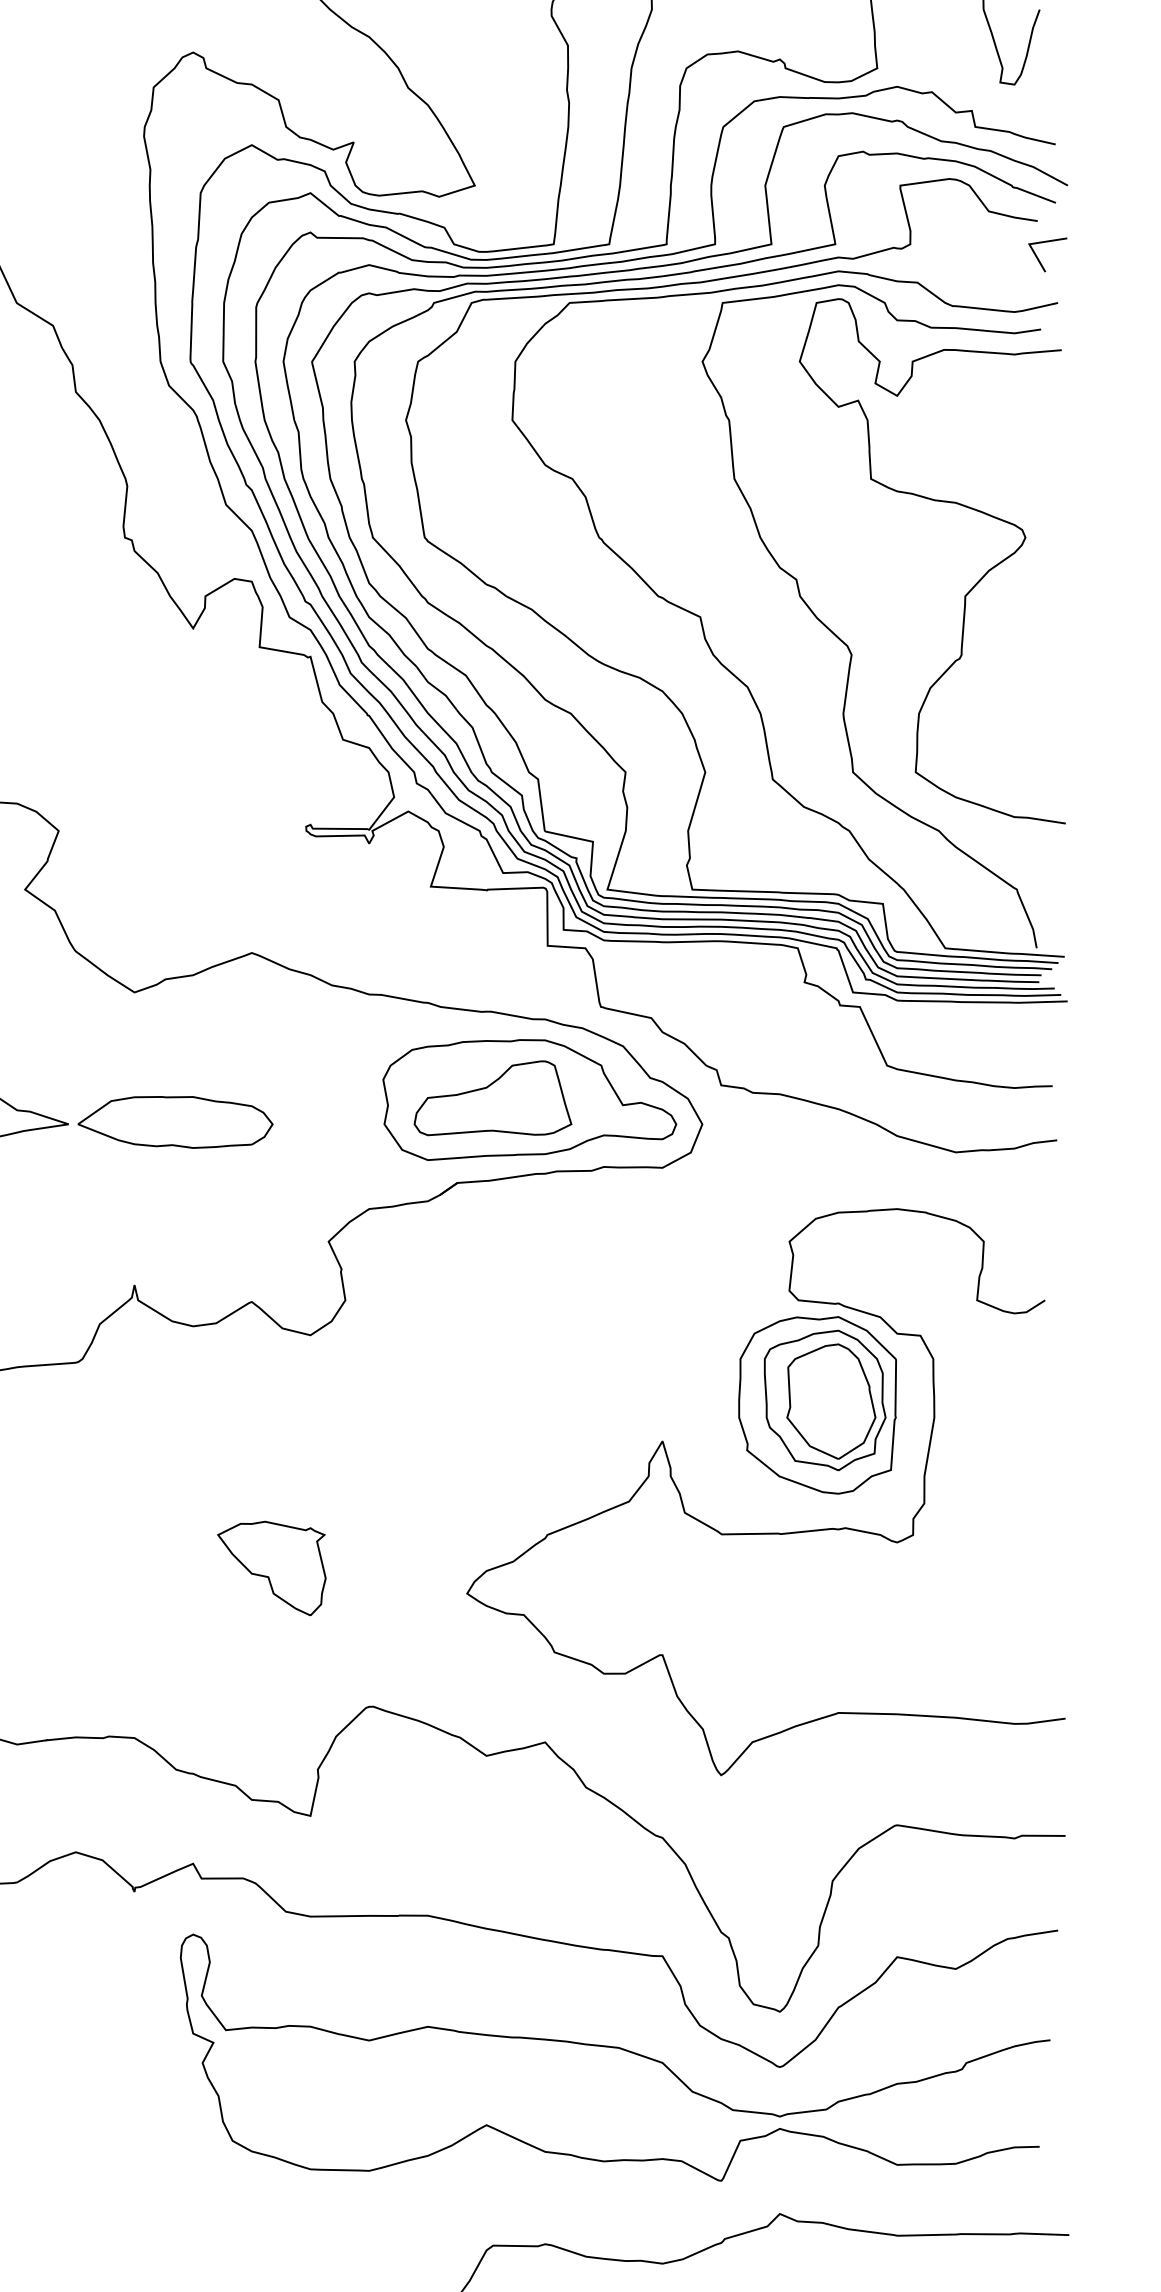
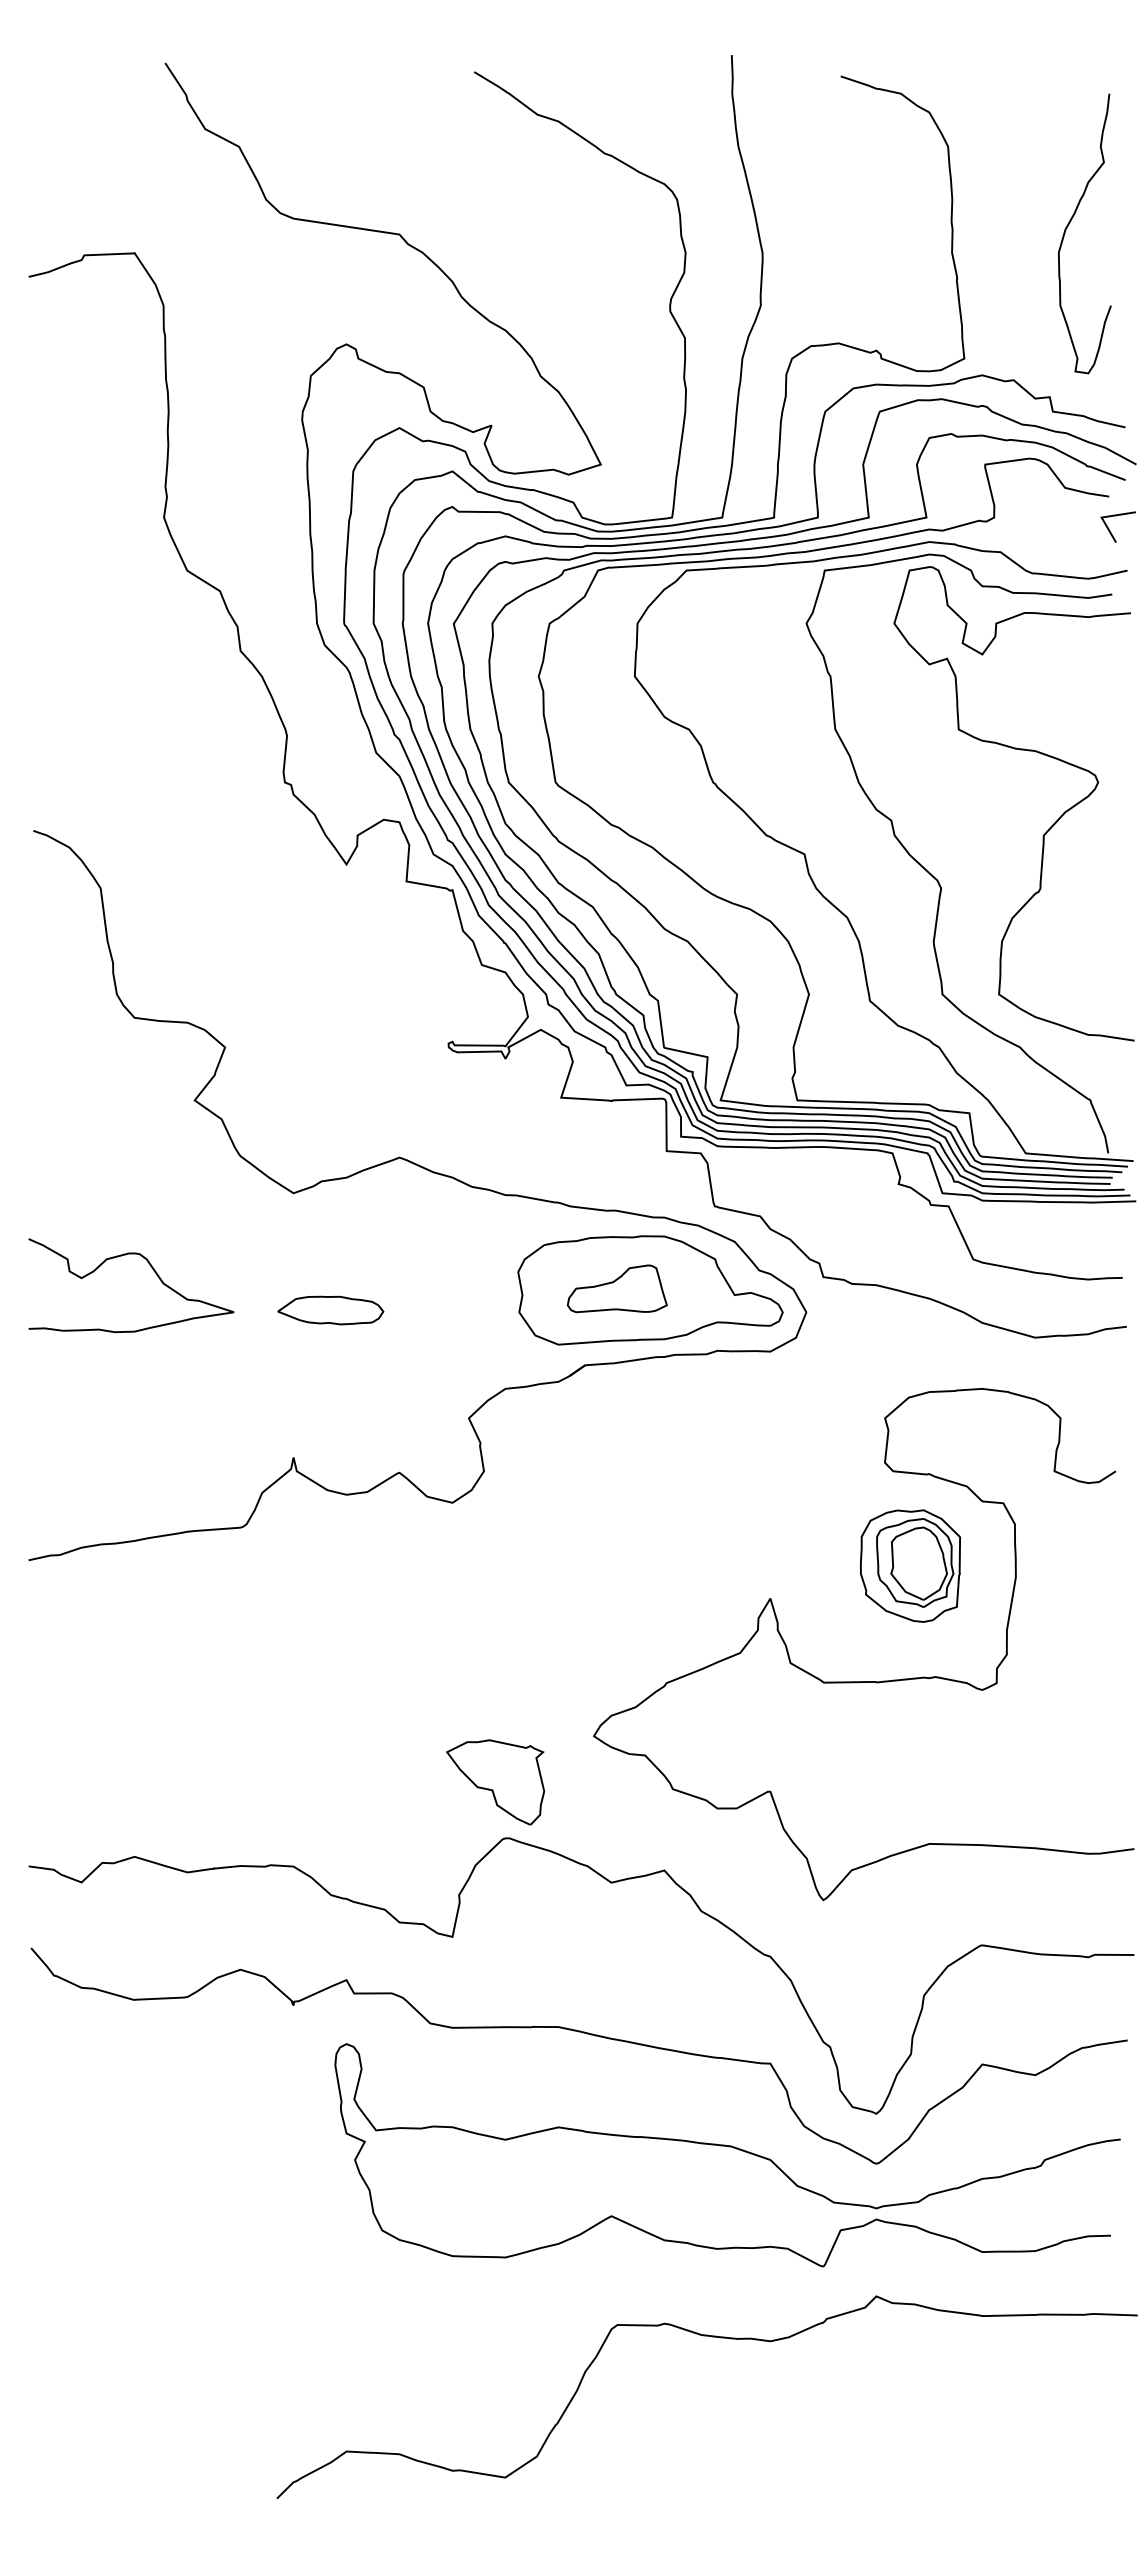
part: (493, 1097) -> (617, 1288), size x0.7
part: (175, 1122) -> (330, 1310), size x0.6
part: (817, 1404) -> (910, 1565), size x0.7
part: (271, 1568) -> (495, 1782), moved

